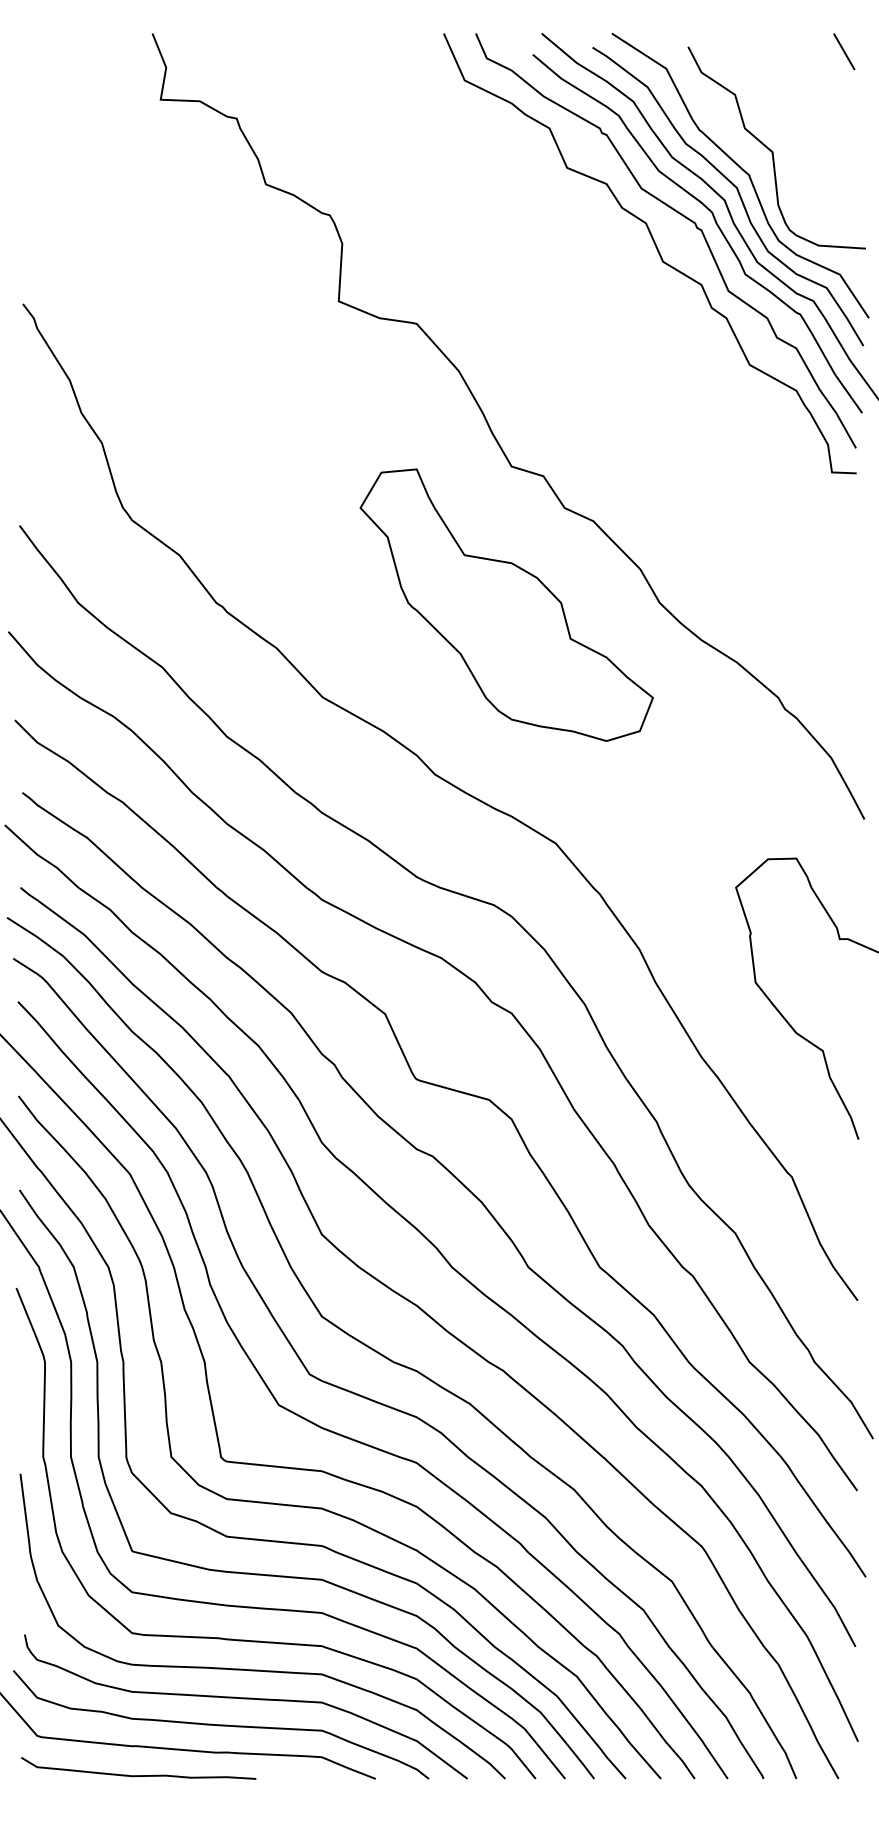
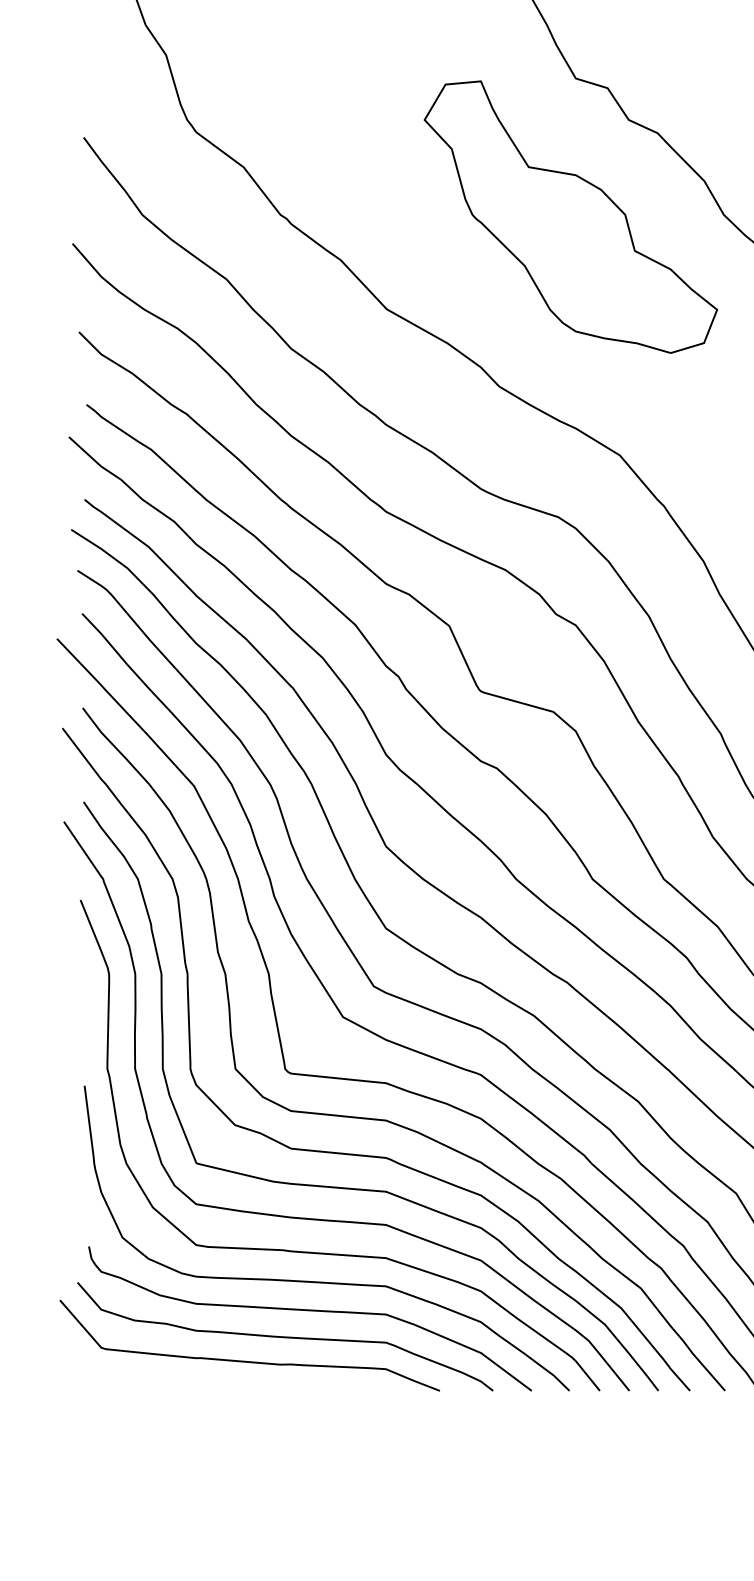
curve: (138, 1775) -> (202, 1387), removed

